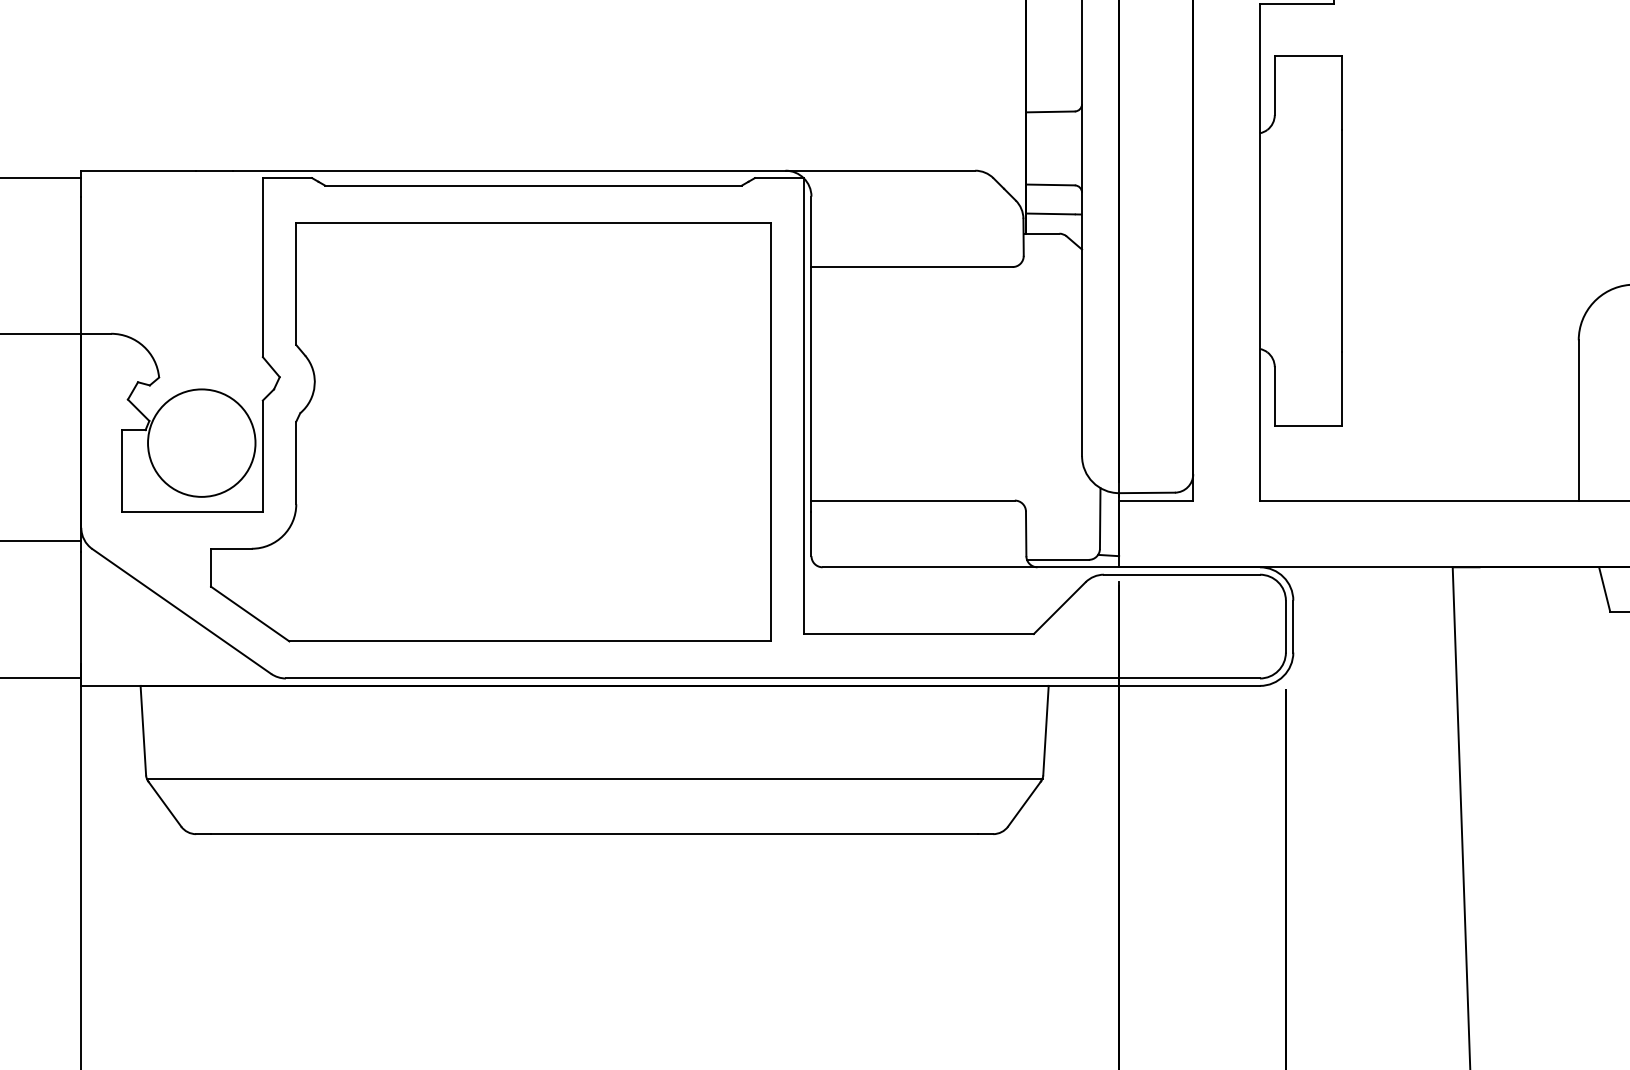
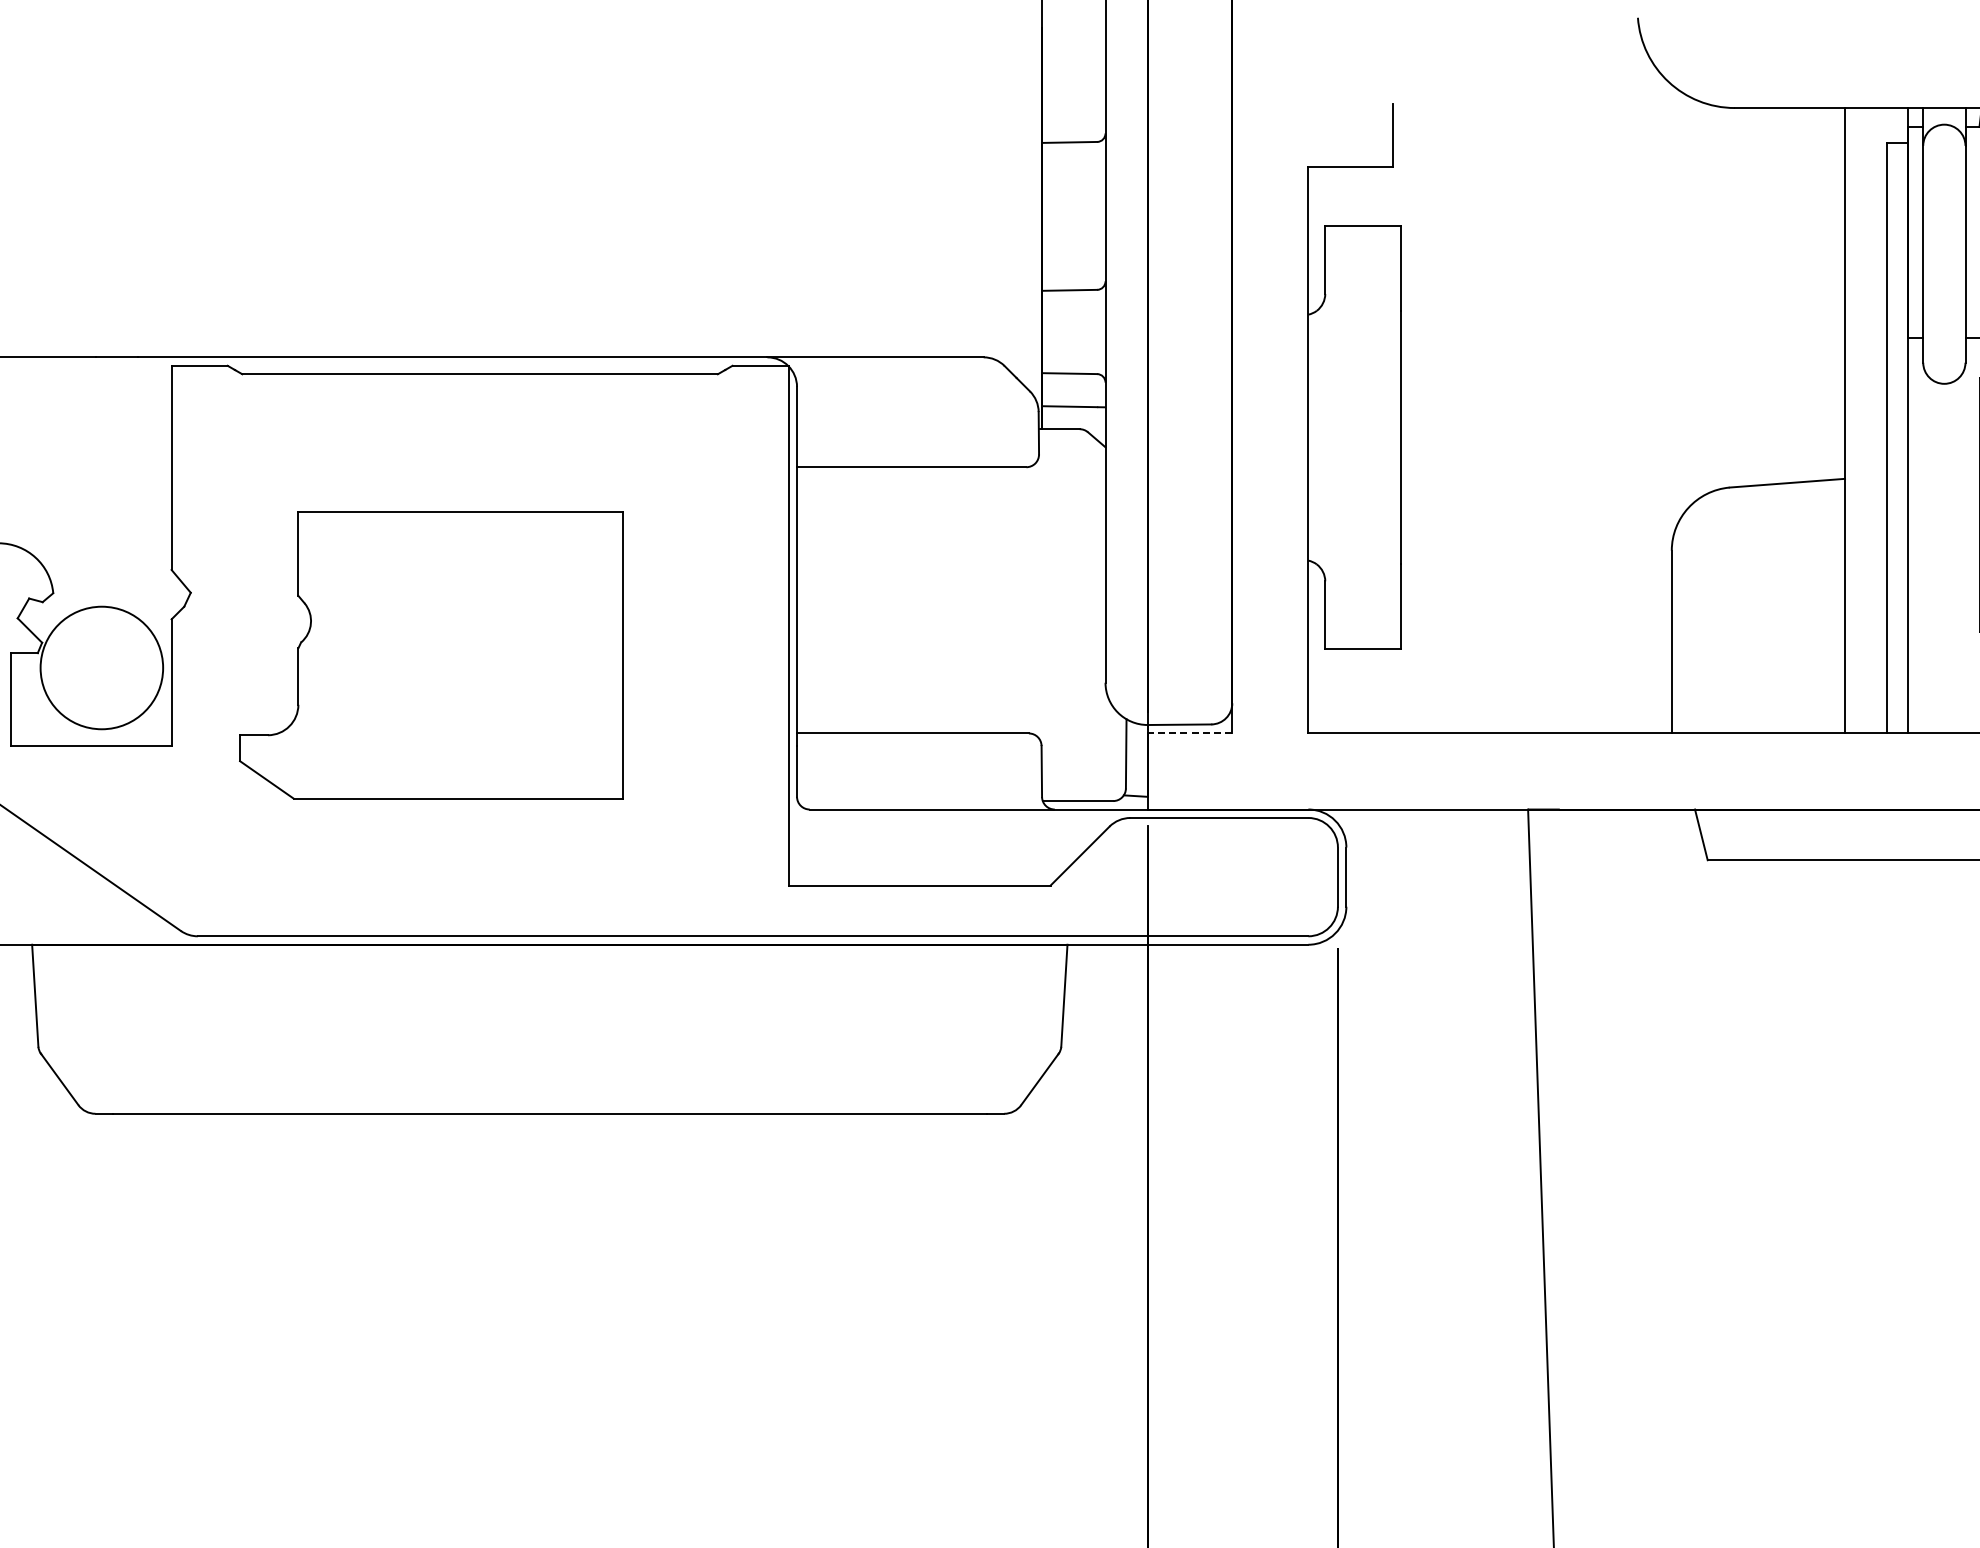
part: (490, 432) -> (431, 655), size x0.6
line: (1155, 500) -> (1189, 733), solid -> dashed
line: (594, 778) -> (549, 1050), removed

